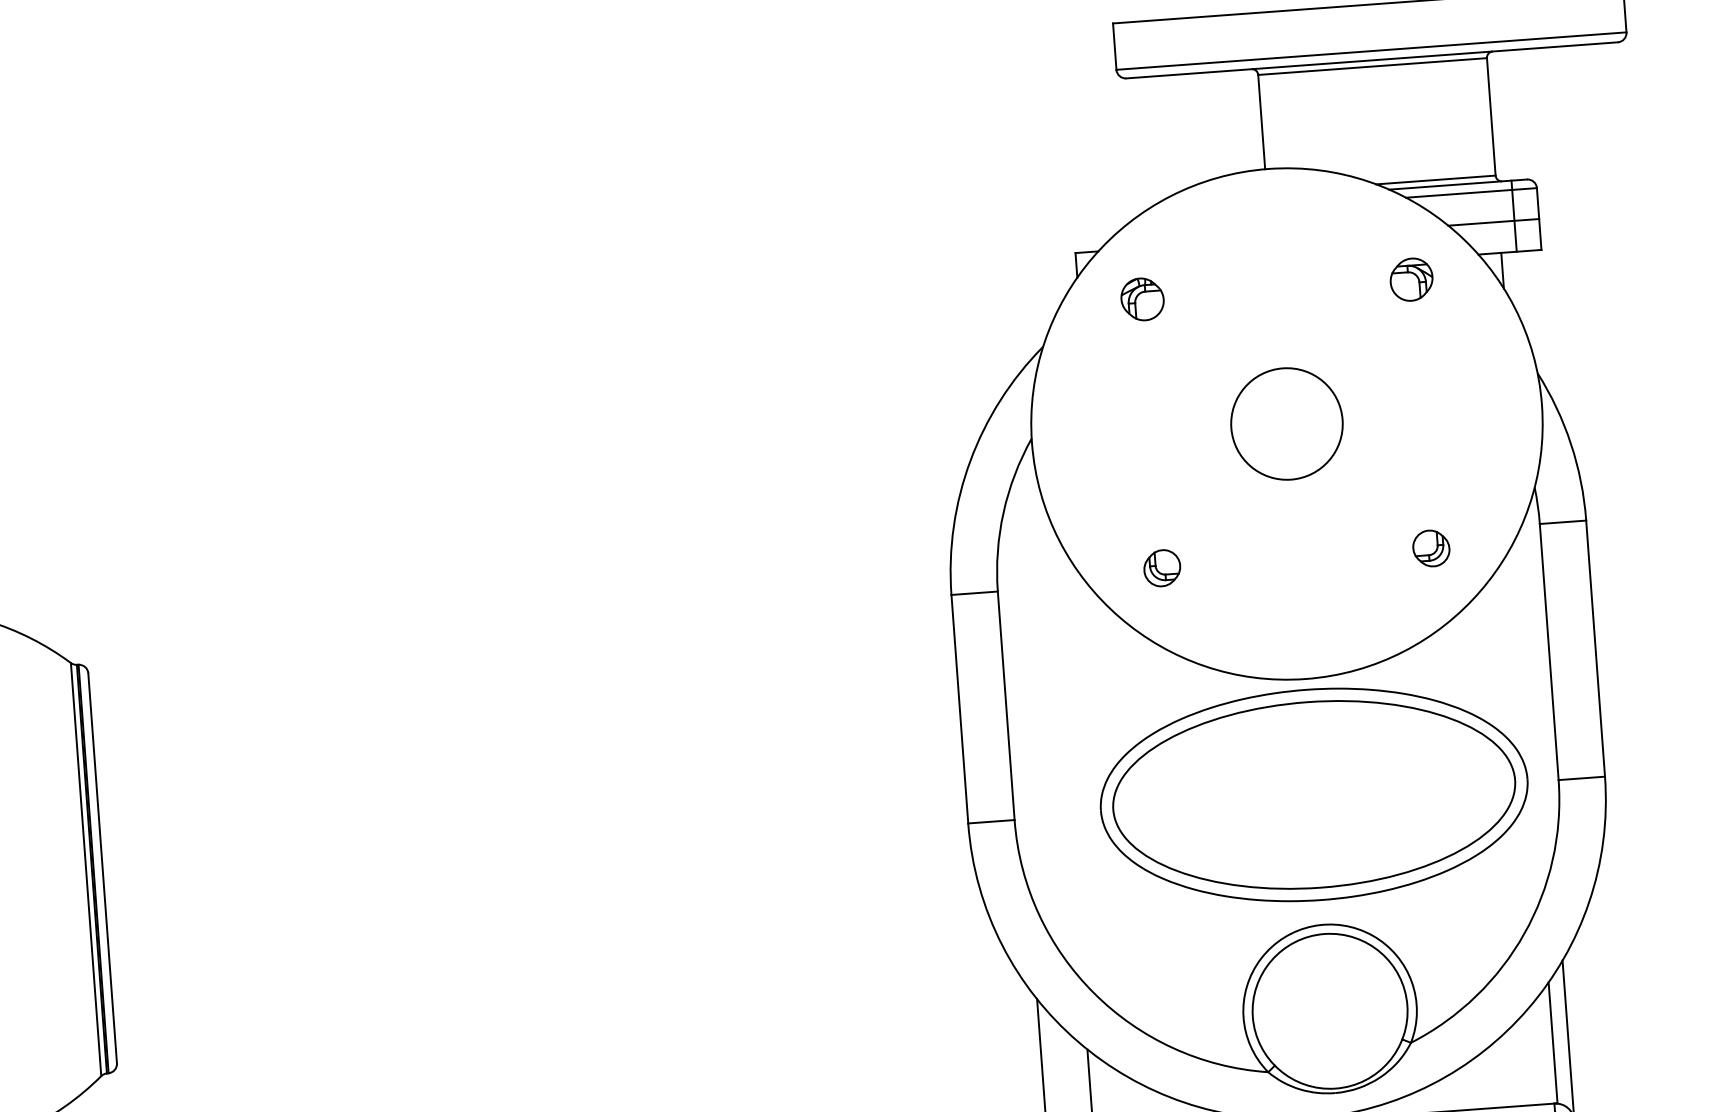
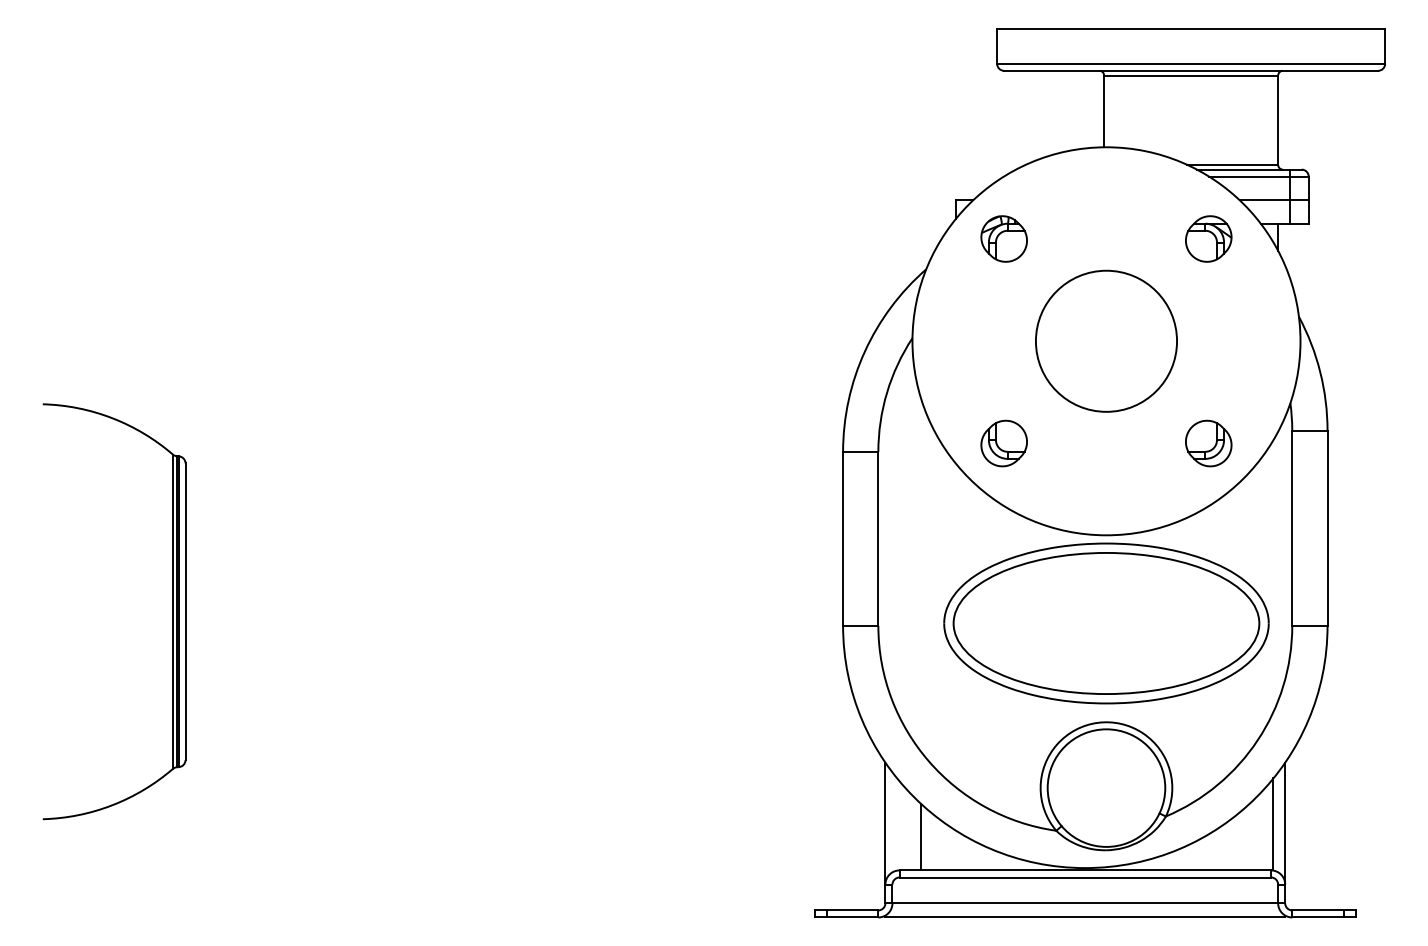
part: (1411, 279) -> (1208, 238), size x1.43
part: (1141, 298) -> (1003, 238), size x1.43
circle: (1286, 422) -> (1106, 340), size x1.67
part: (1430, 548) -> (1208, 443), size x1.67
part: (1161, 568) -> (1003, 443), size x1.67

